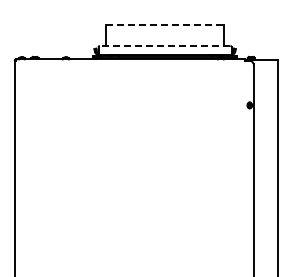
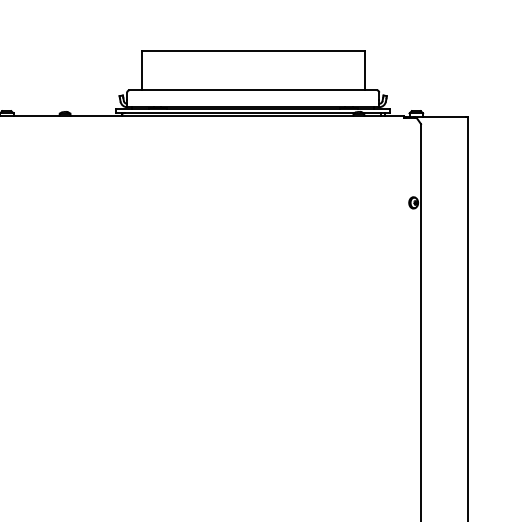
line: (165, 25) -> (253, 51), dashed -> solid
line: (164, 45) -> (252, 89), dashed -> solid

